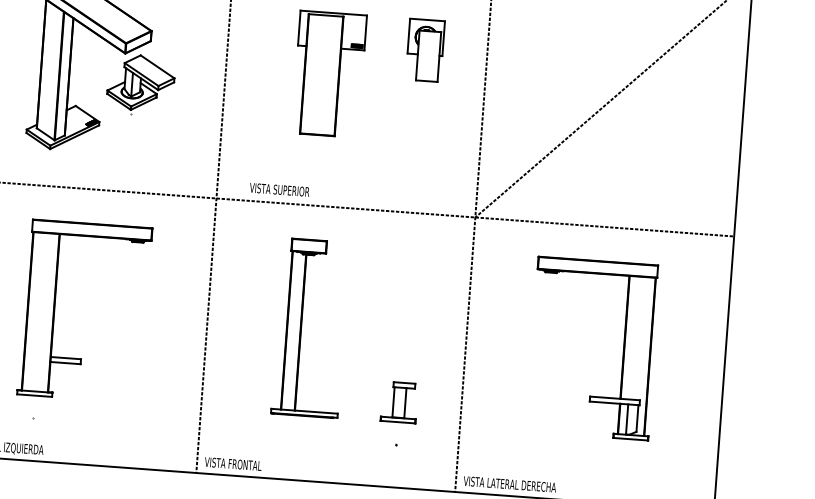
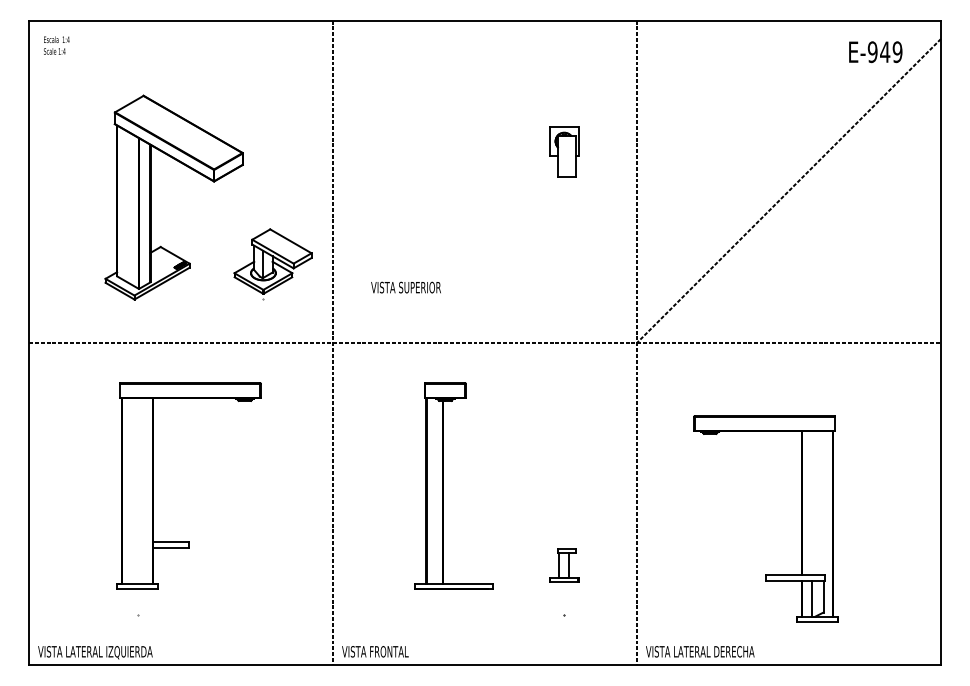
part: (425, 49) -> (564, 151), size x0.7
part: (328, 73) -> (453, 187), removed
part: (140, 85) -> (272, 264), moved
text: (279, 189) -> (405, 287), moved
part: (623, 350) -> (801, 518), moved
part: (399, 402) -> (564, 565), size x0.7

